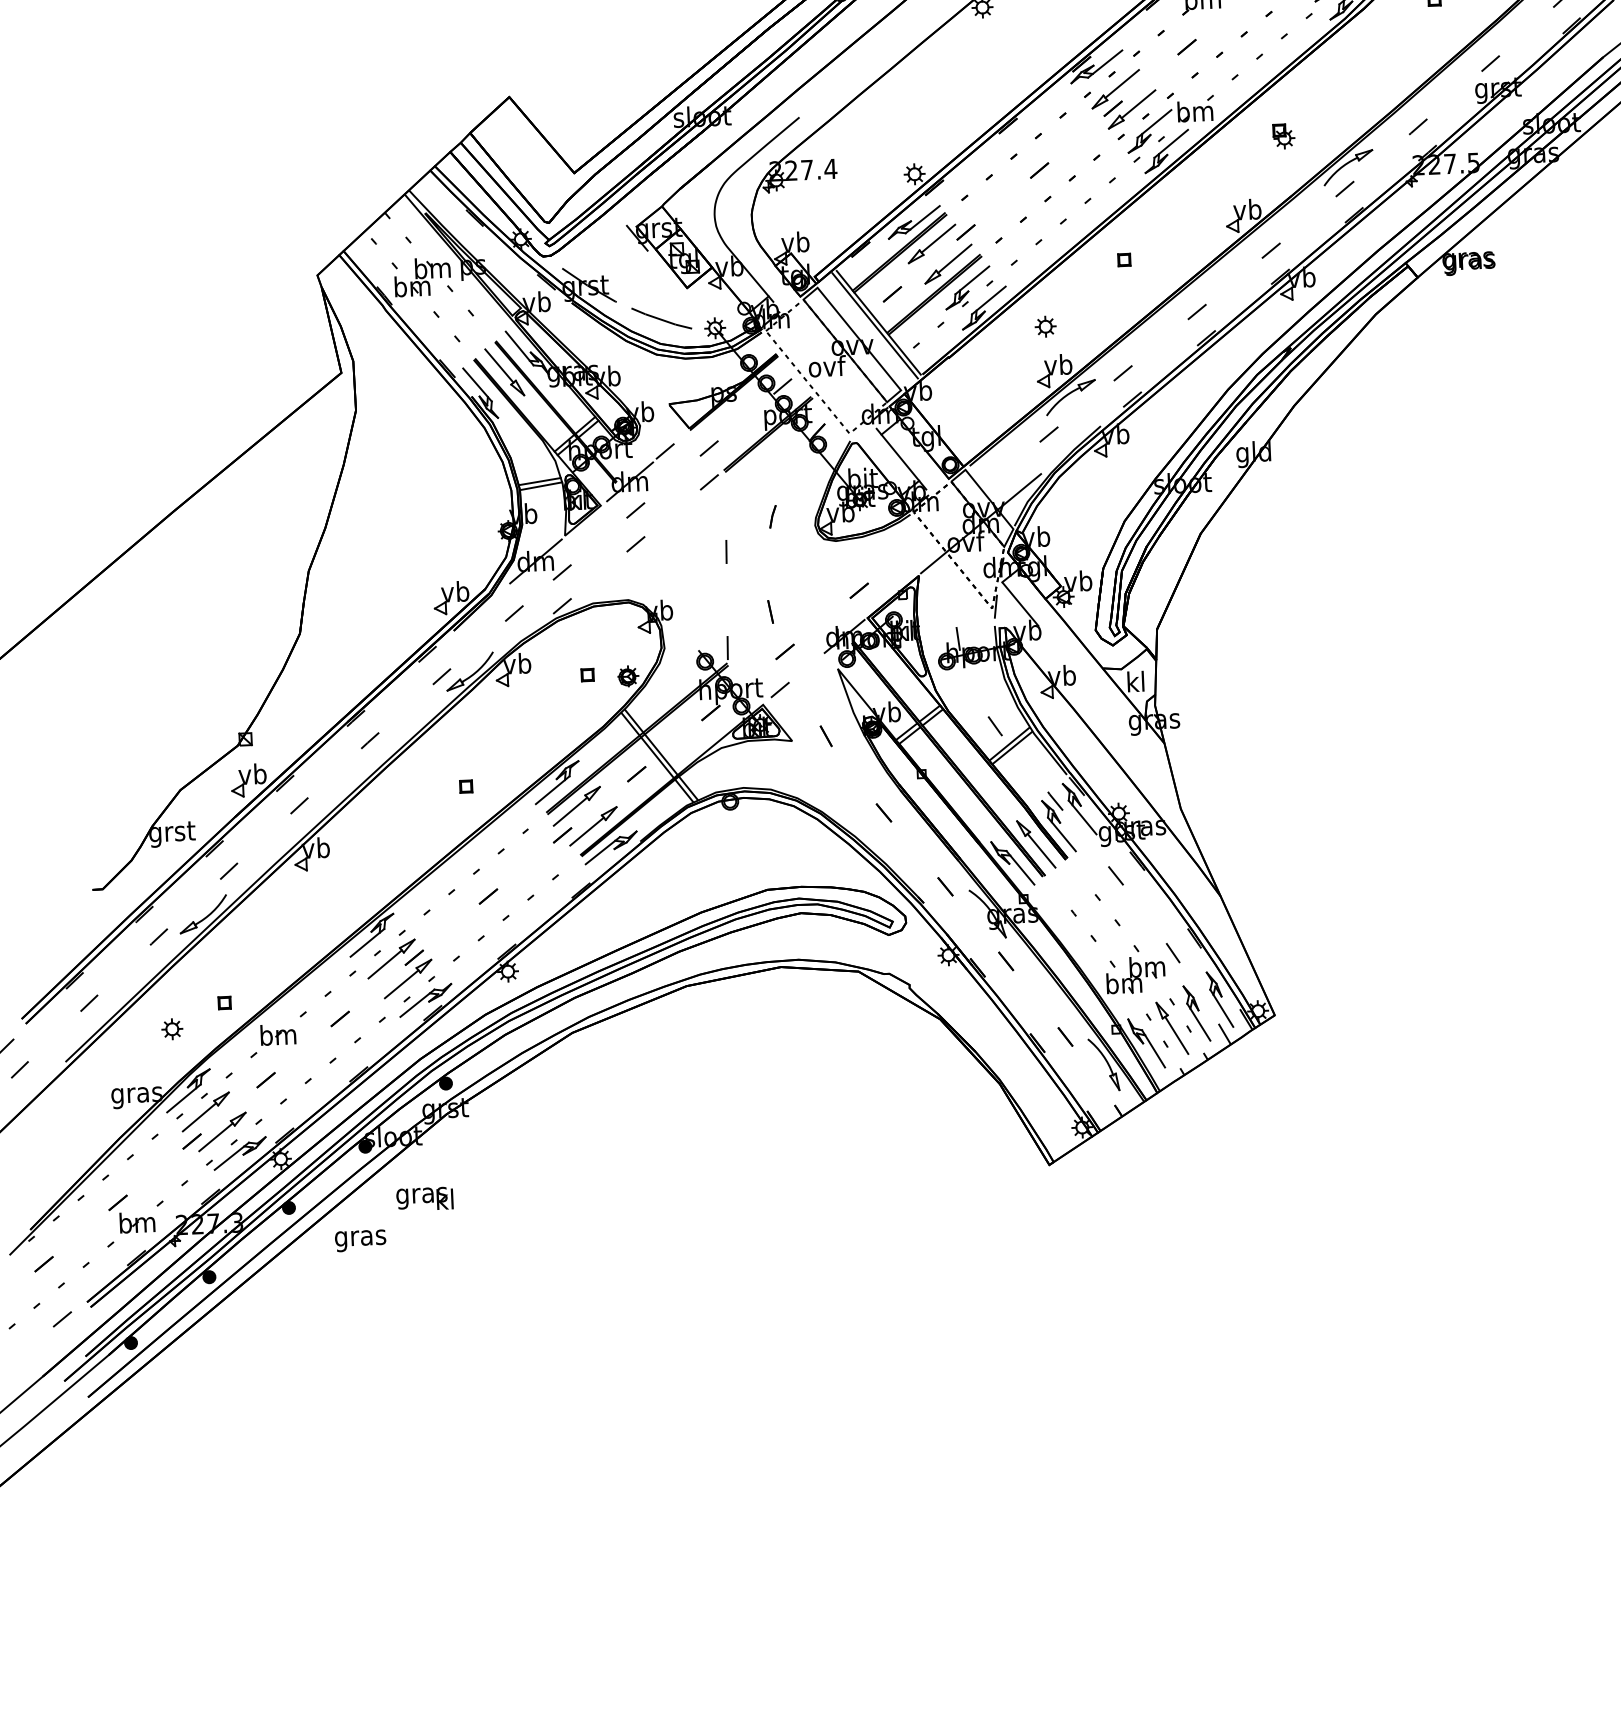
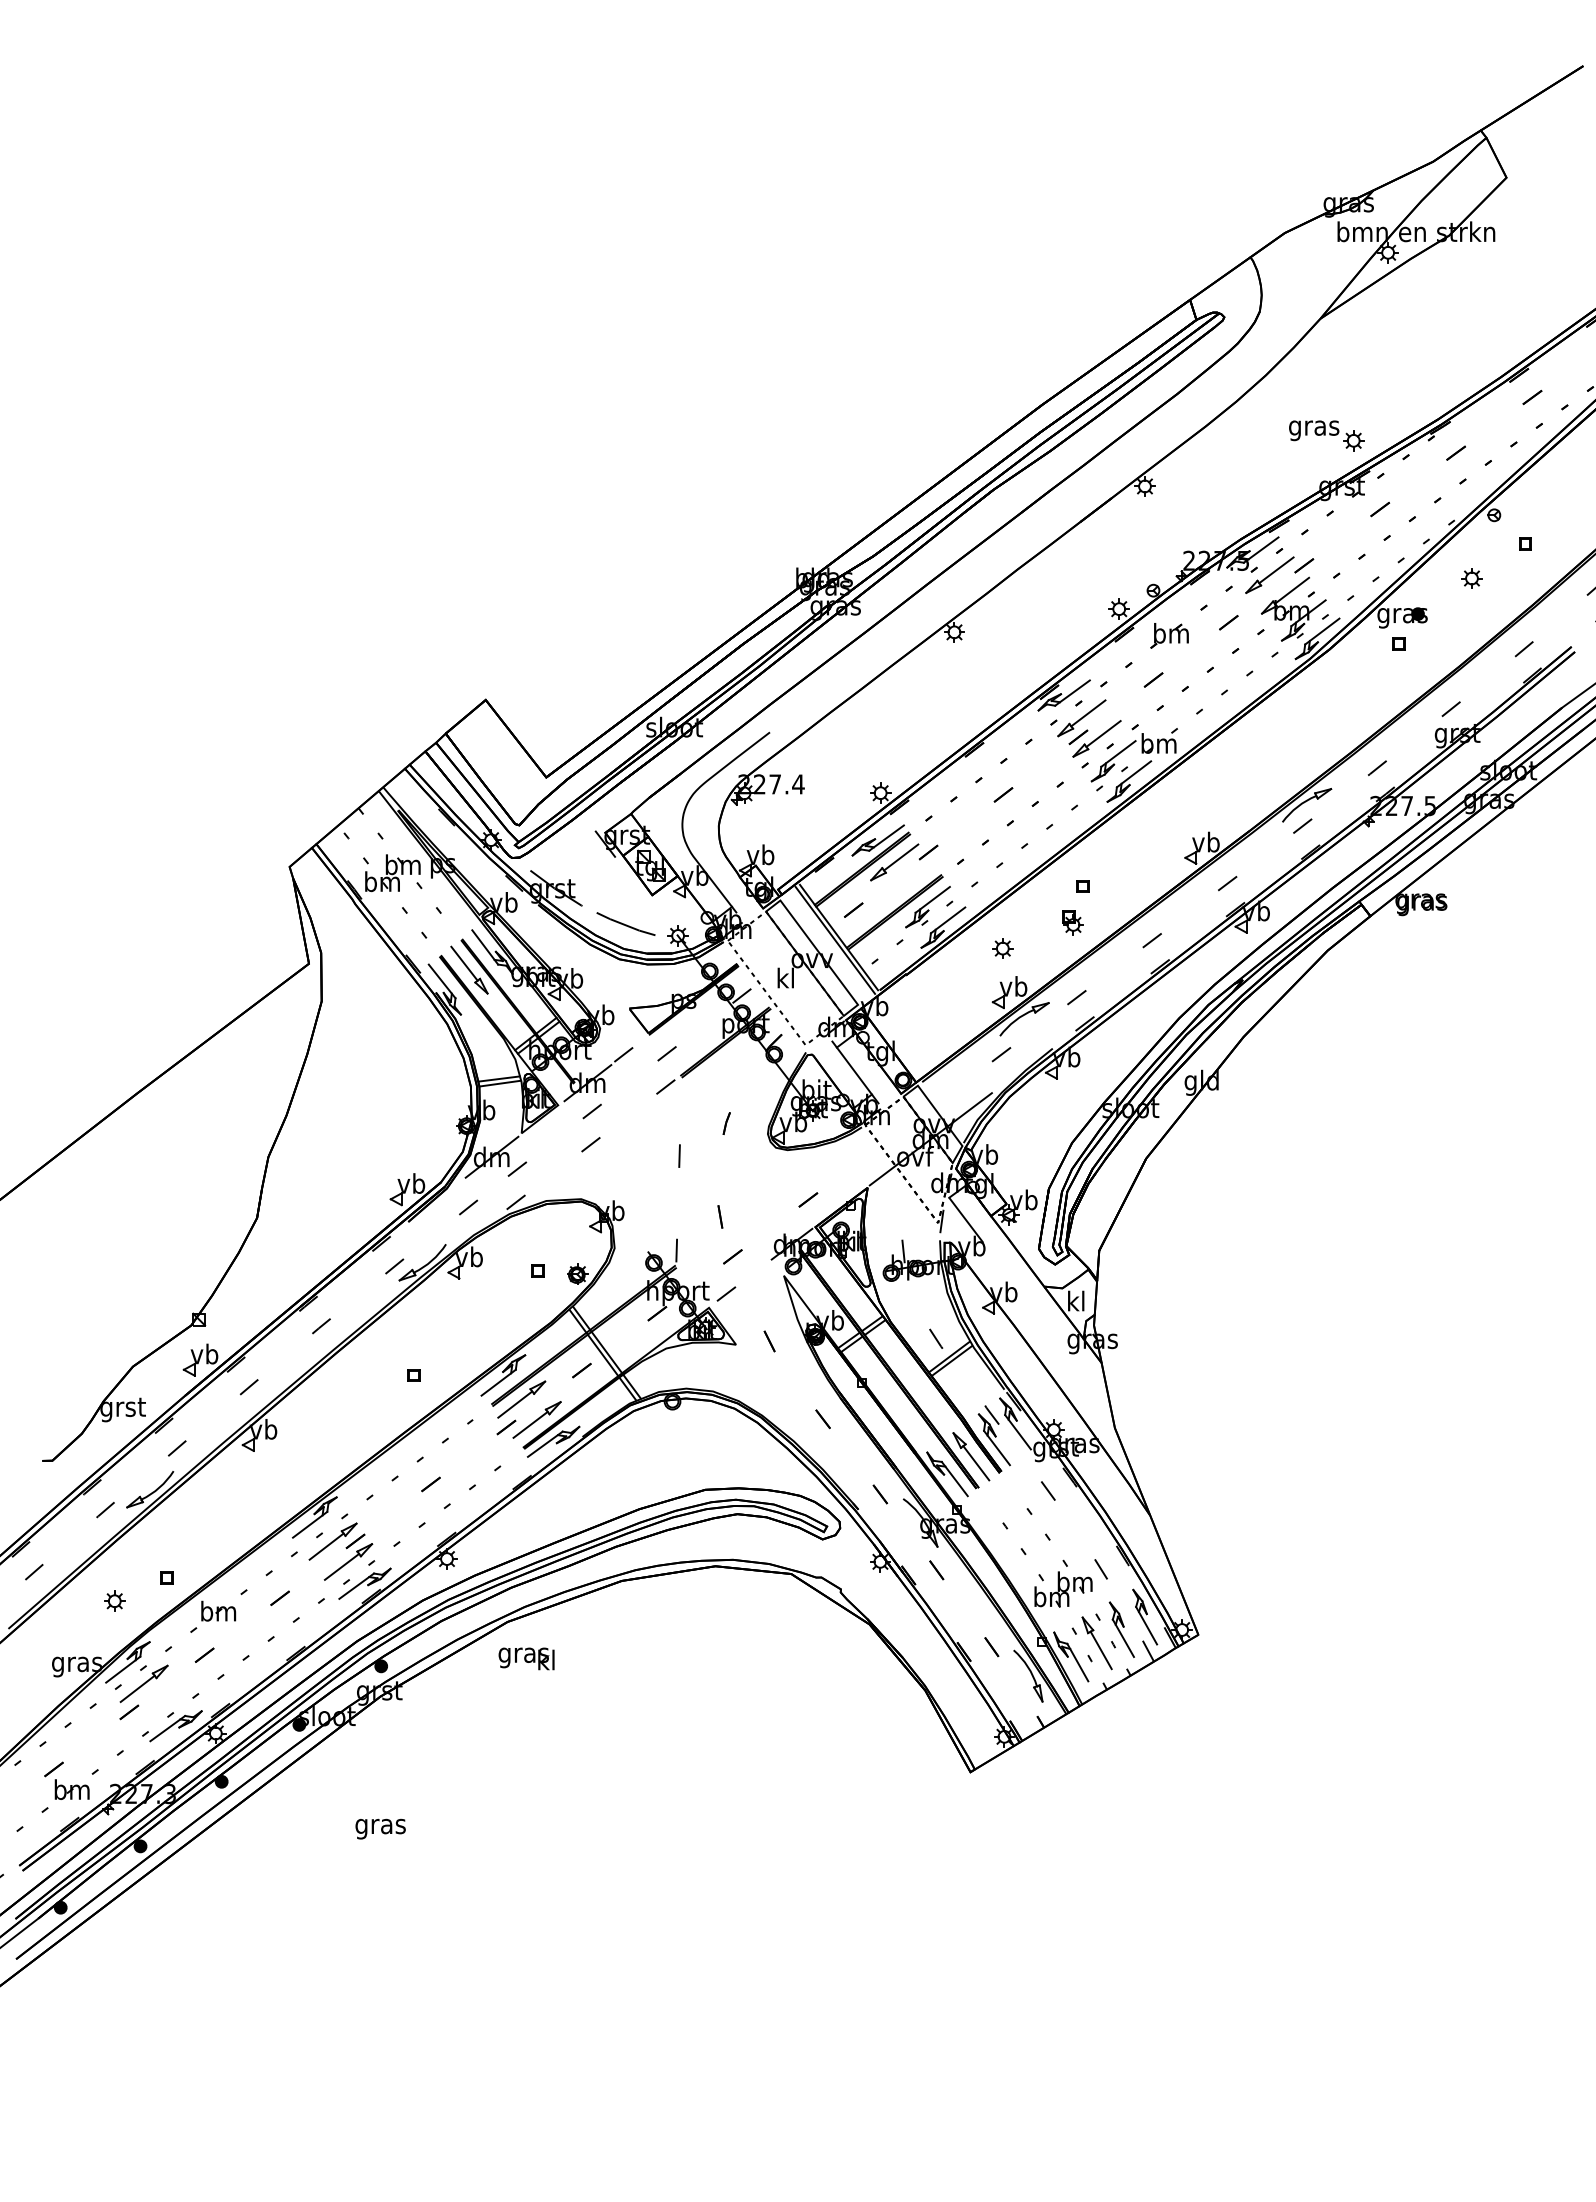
part: (1283, 136) -> (1072, 922), moved
part: (947, 263) -> (909, 882), removed
text: (827, 365) -> (786, 977), ovf -> kl
part: (222, 1132) -> (159, 1704), removed
text: (424, 1198) -> (526, 1658), moved
text: (360, 1240) -> (380, 1828), moved

